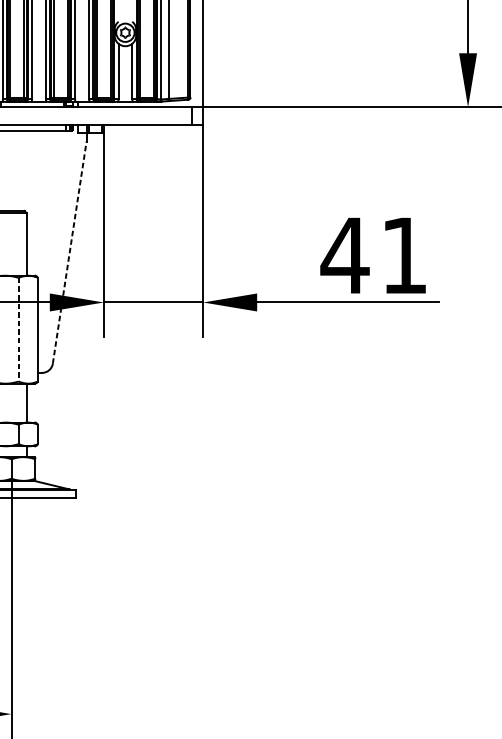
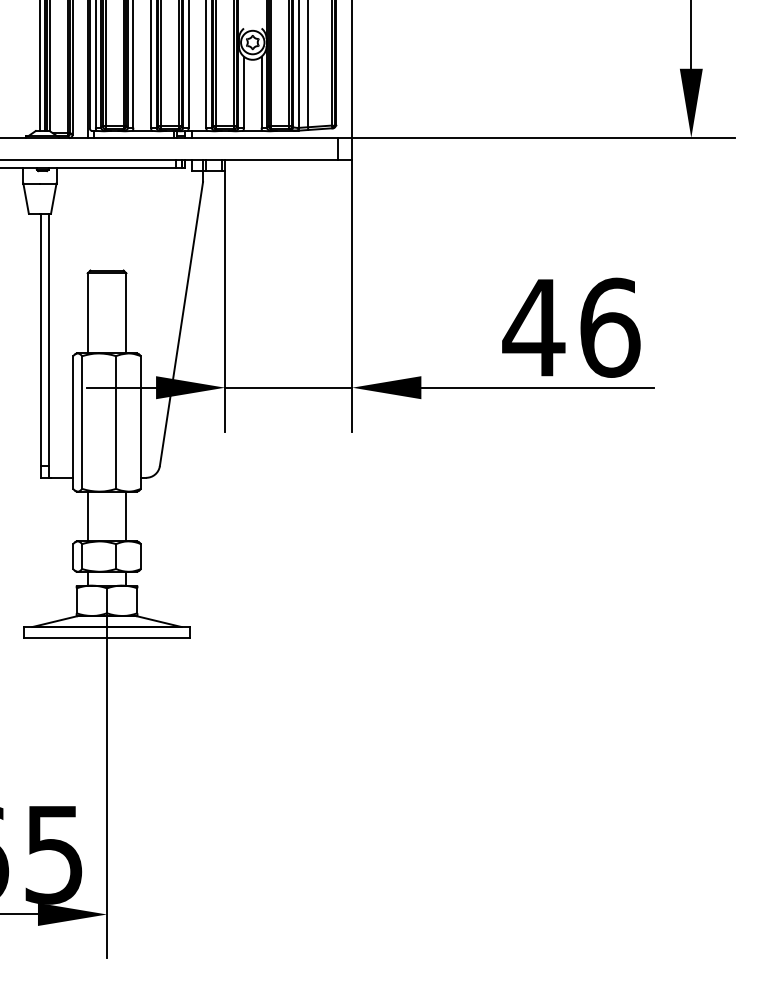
line: (69, 253) -> (181, 324), dashed -> solid
text: (404, 255) -> (610, 327), 41 -> 46
line: (18, 330) -> (116, 423), dashed -> solid

